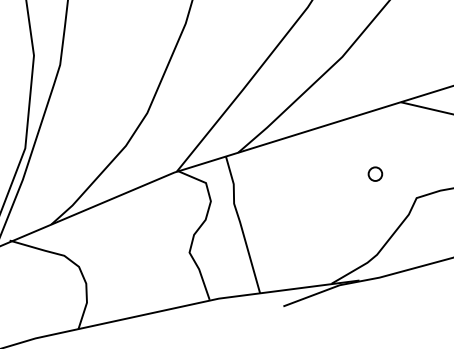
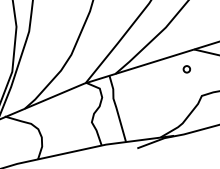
part: (374, 174) -> (186, 69), moved

